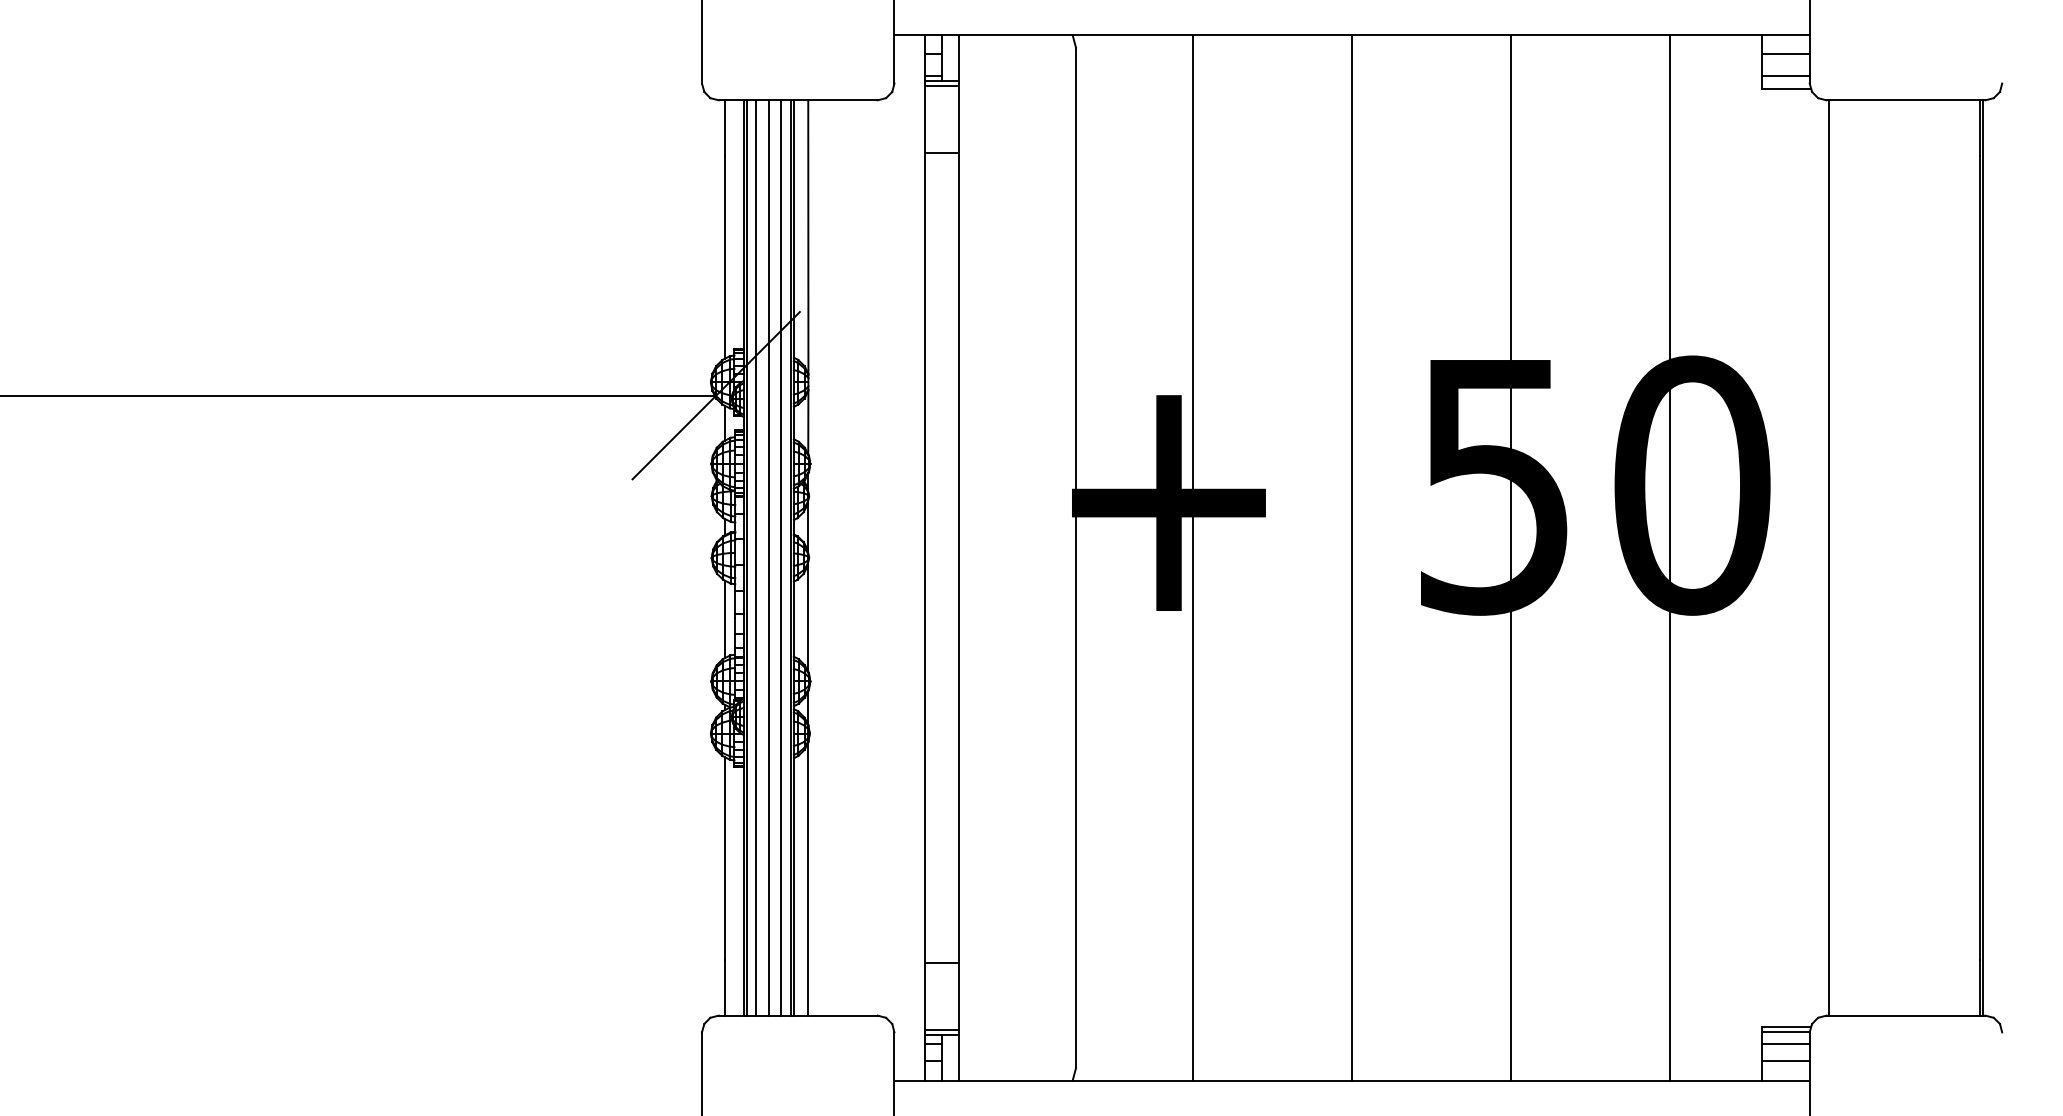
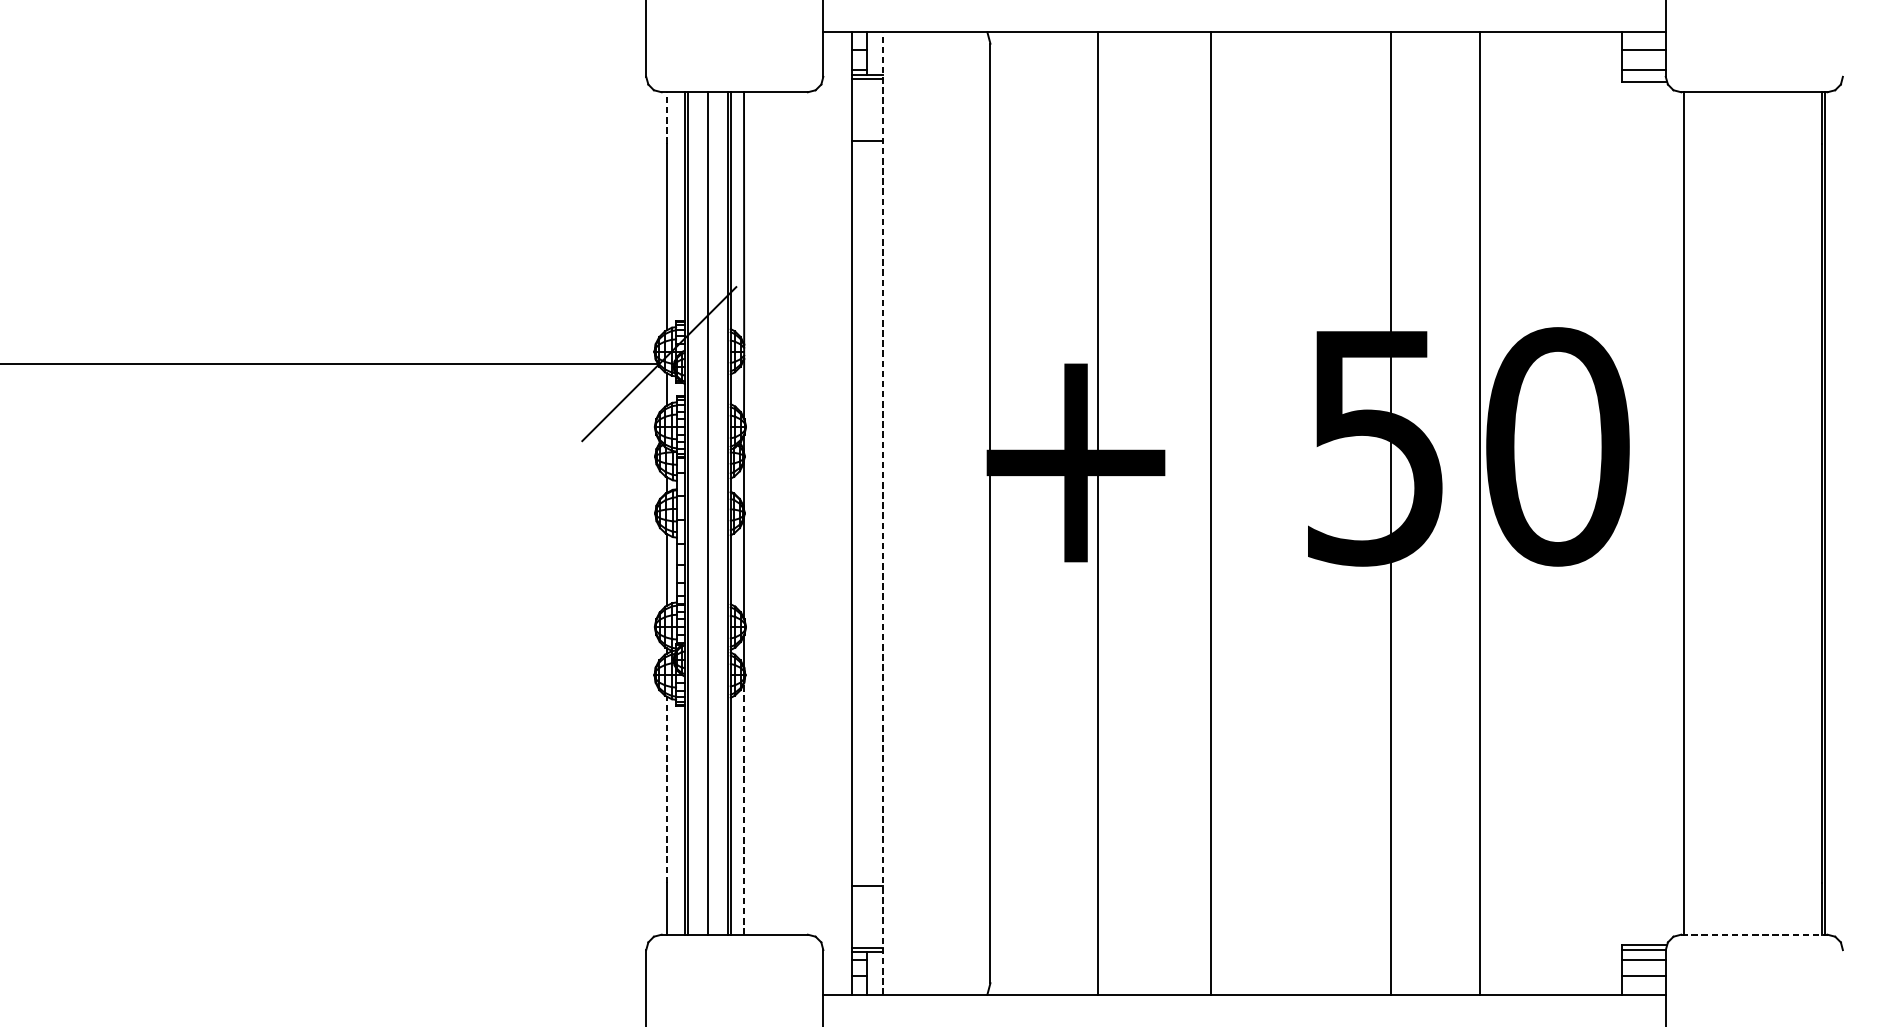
line: (724, 127) -> (666, 117), solid -> dashed
line: (756, 557) -> (696, 513), removed
line: (781, 557) -> (719, 513), removed
line: (958, 557) -> (882, 513), solid -> dashed
line: (1352, 557) -> (1211, 513), moved
line: (1670, 557) -> (1480, 513), moved
line: (724, 857) -> (666, 789), solid -> dashed
line: (808, 879) -> (744, 809), solid -> dashed
line: (1906, 1015) -> (1754, 934), solid -> dashed

